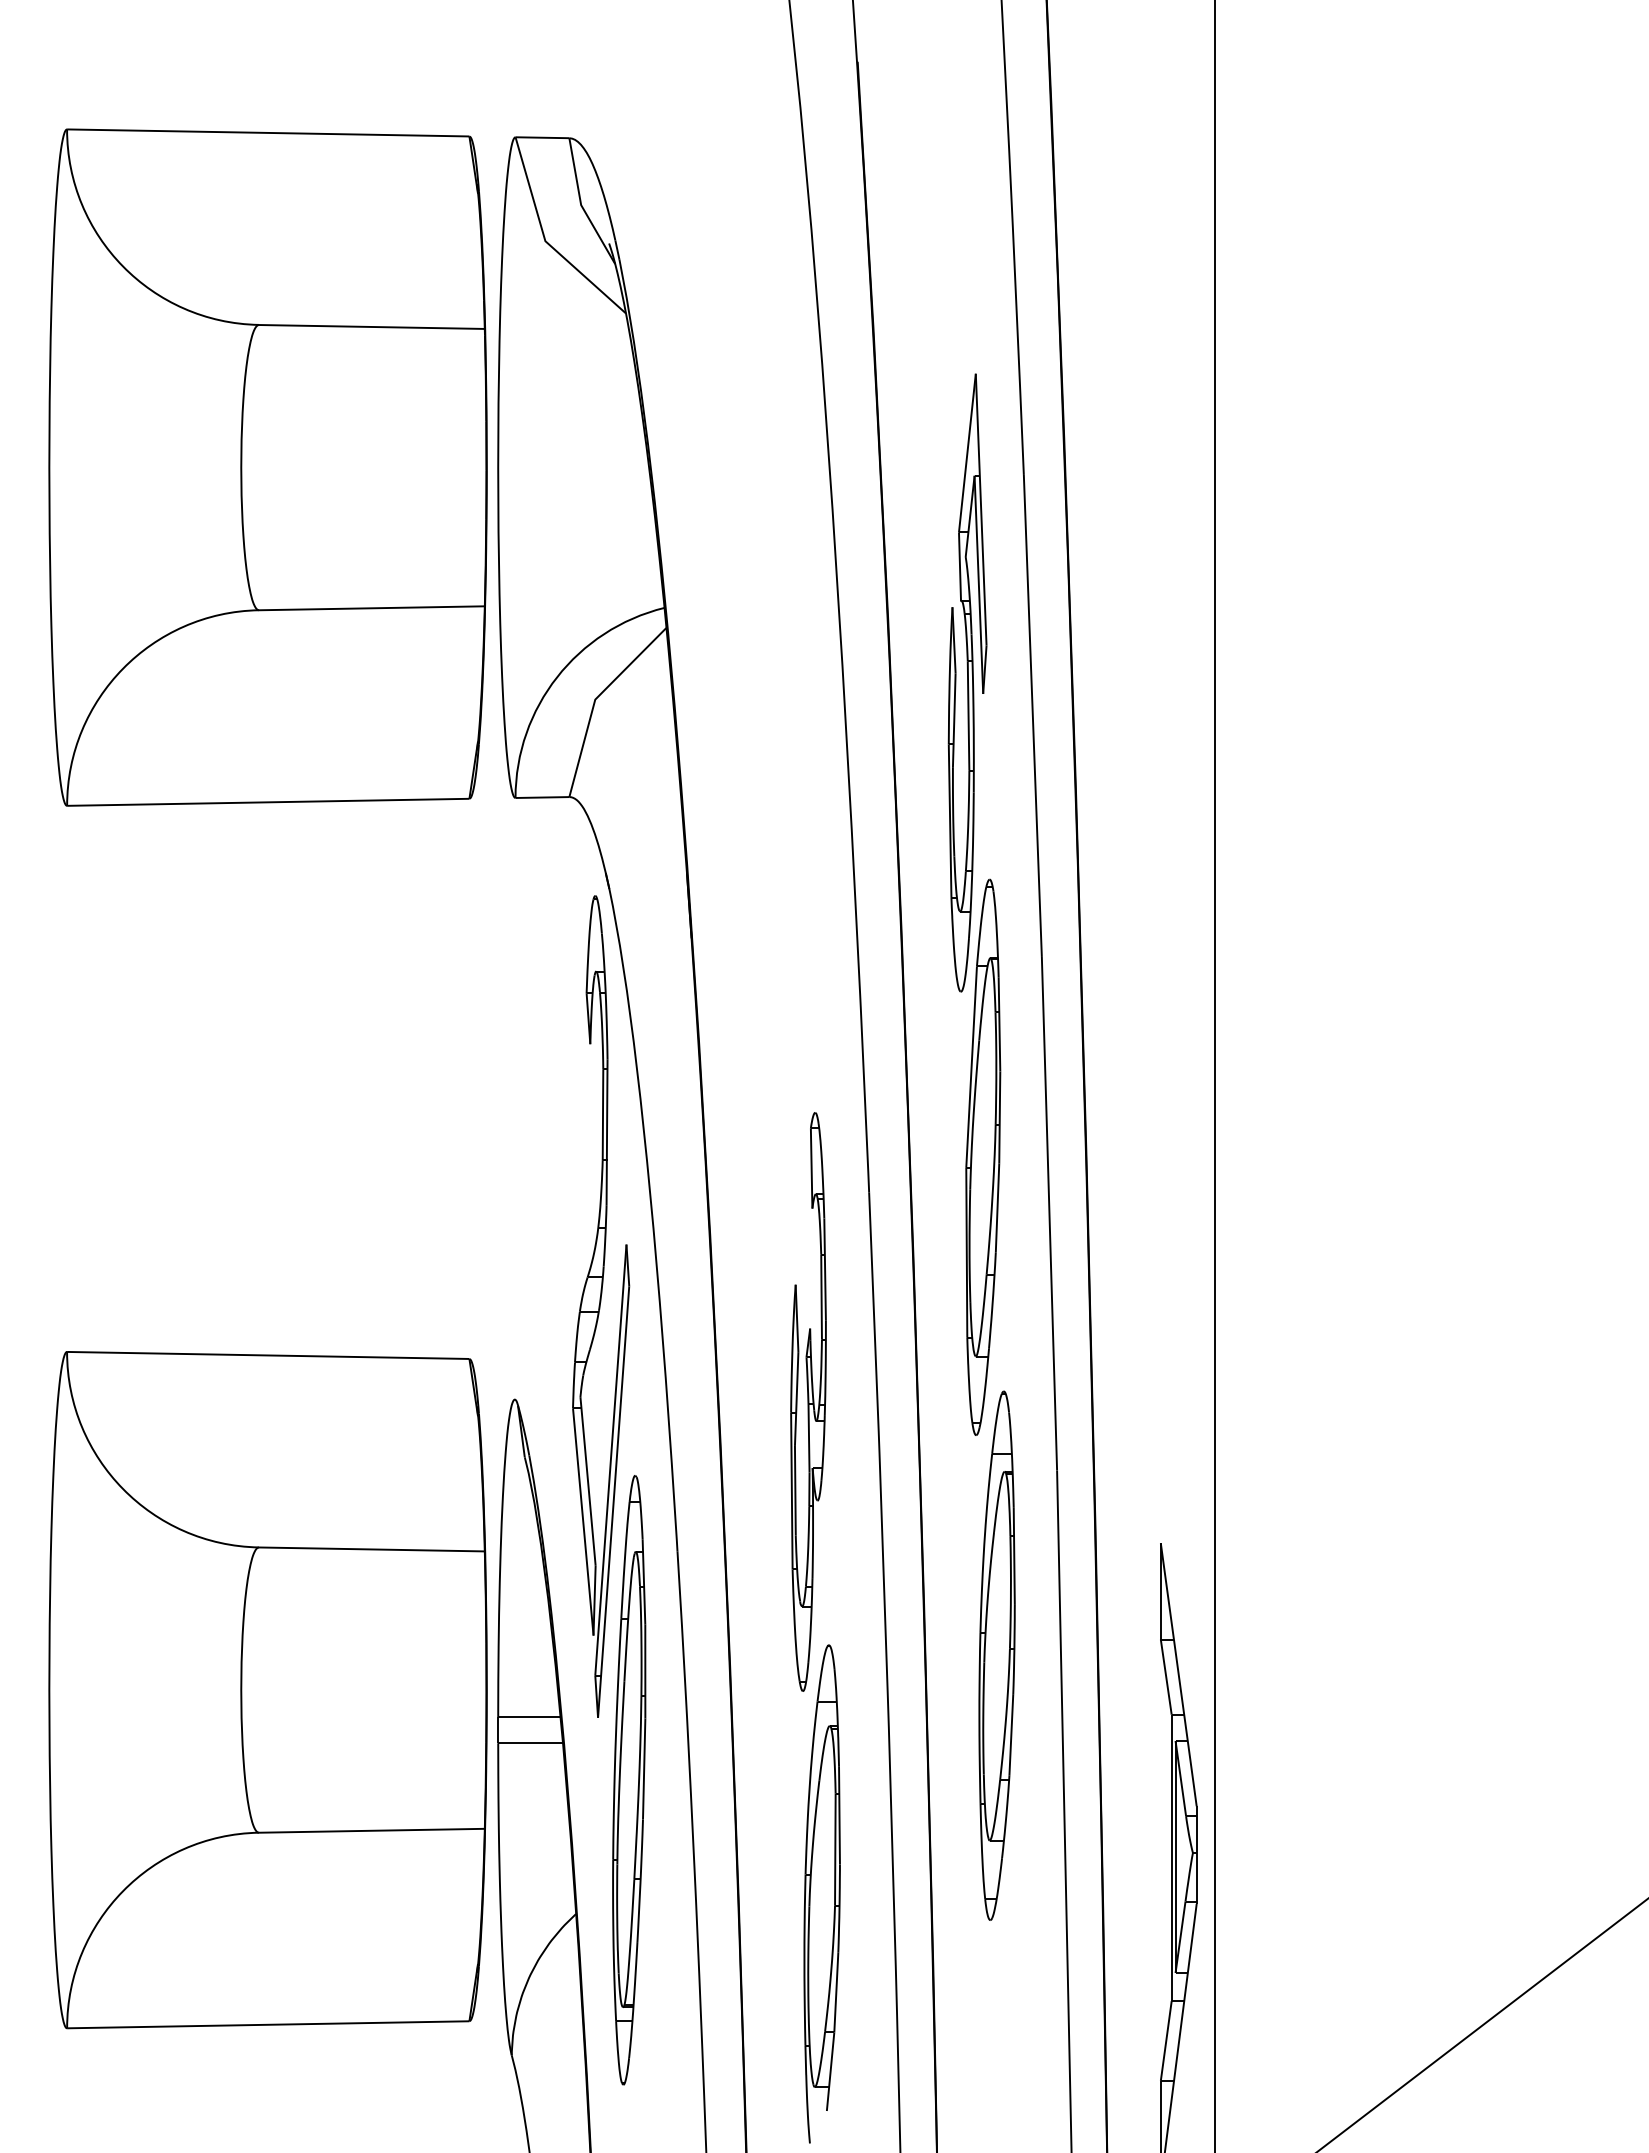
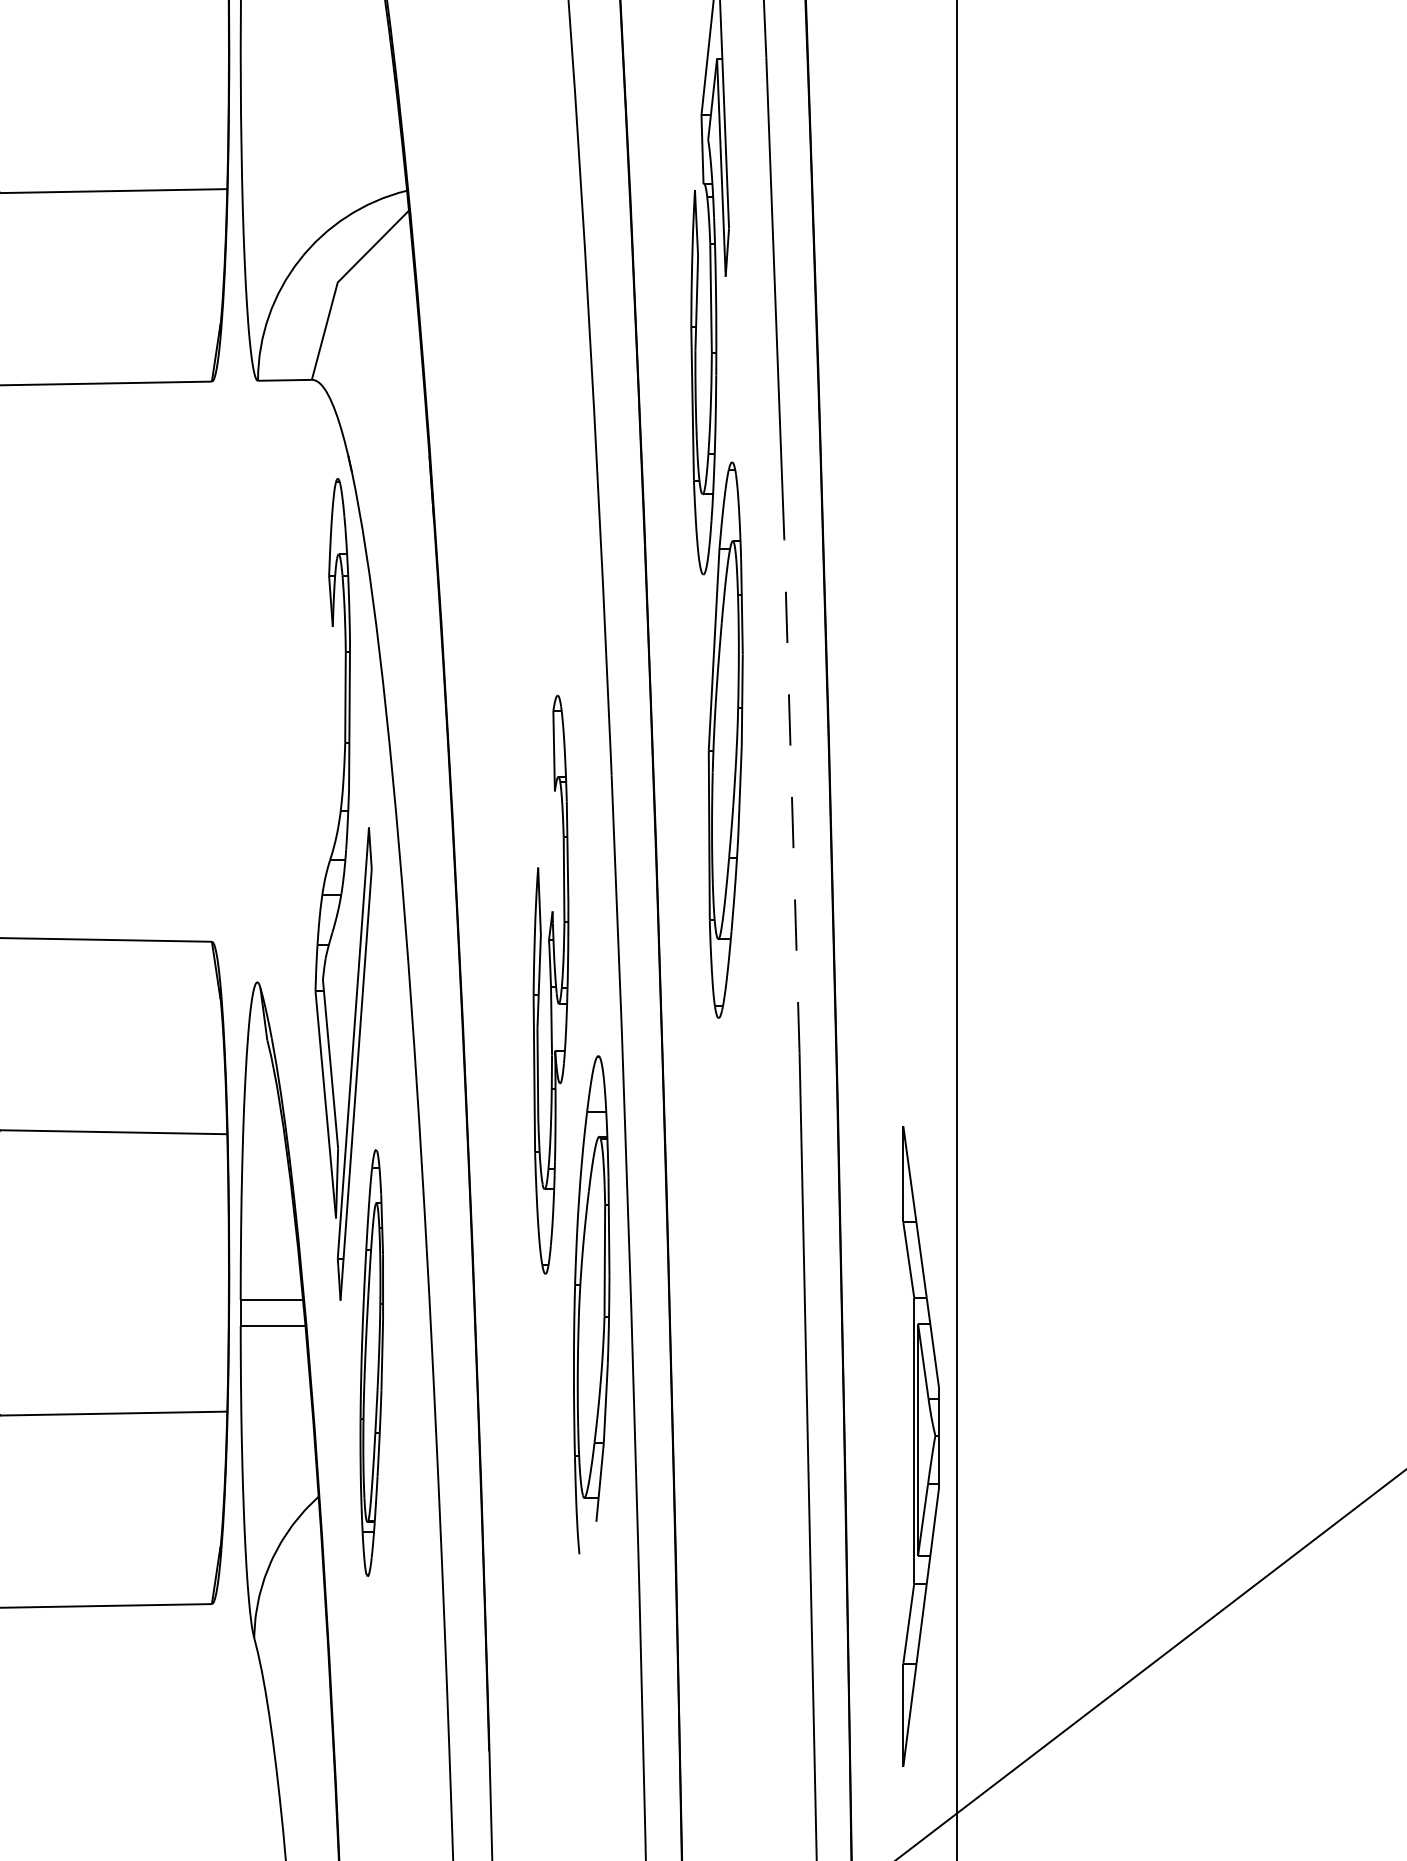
line: (1049, 1213) -> (792, 796), solid -> dashed
part: (996, 1655) -> (739, 1238), removed
part: (629, 1780) -> (372, 1363), size x0.7
part: (821, 1893) -> (591, 1304), moved

